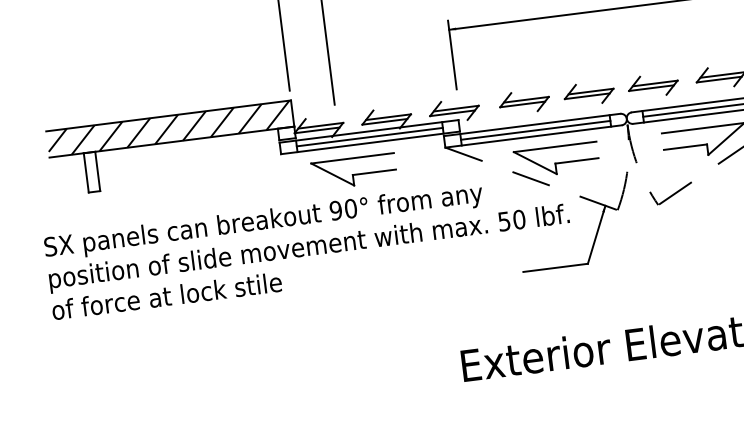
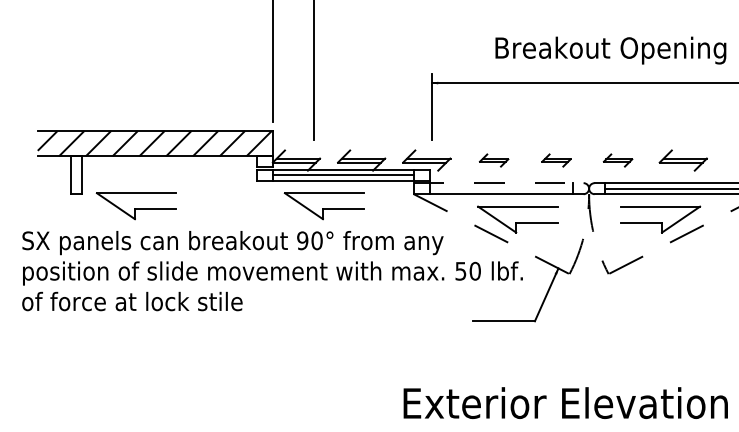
part: (652, 85) -> (617, 160), size x0.6
part: (589, 93) -> (556, 160), size x0.6
part: (523, 102) -> (493, 160), size x0.6
line: (531, 125) -> (498, 183), solid -> dashed
line: (535, 130) -> (501, 188), removed
part: (157, 196) -> (135, 206), added

